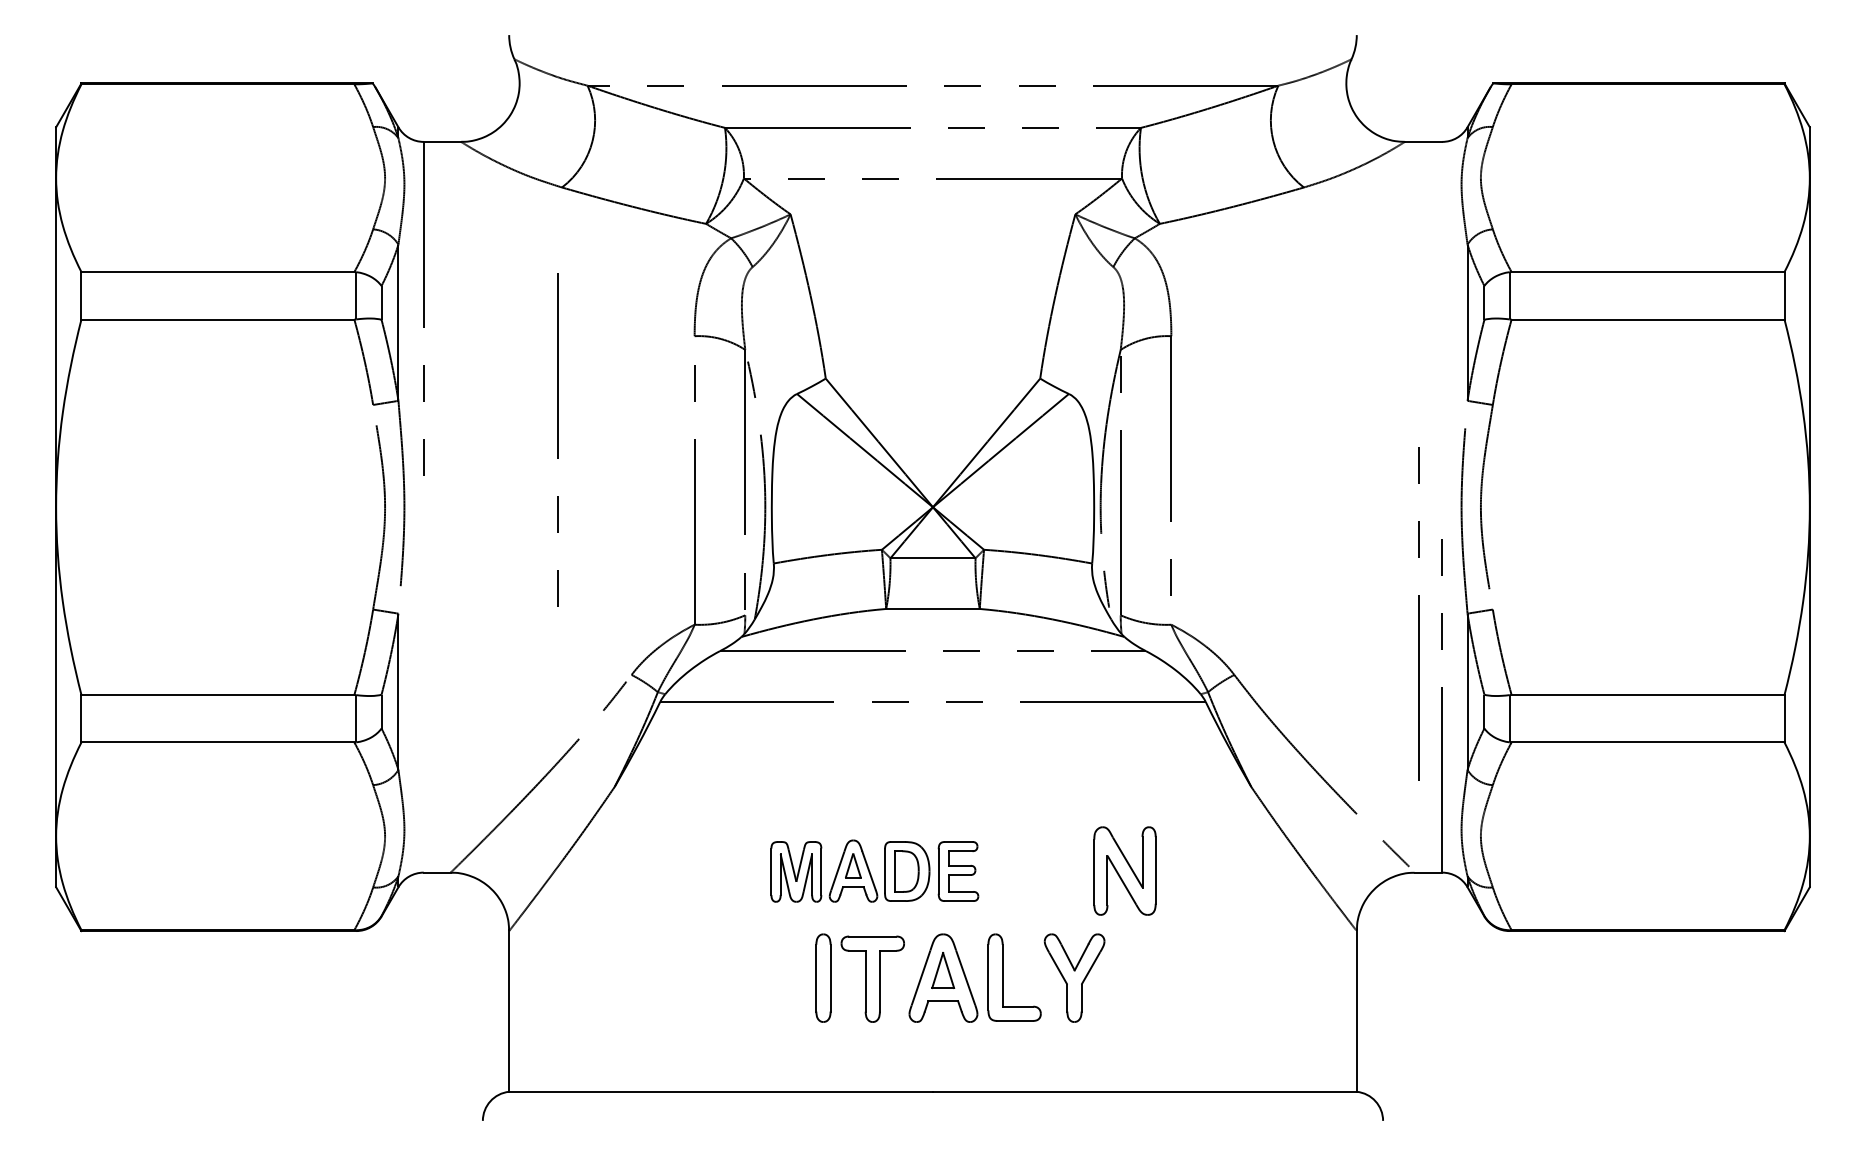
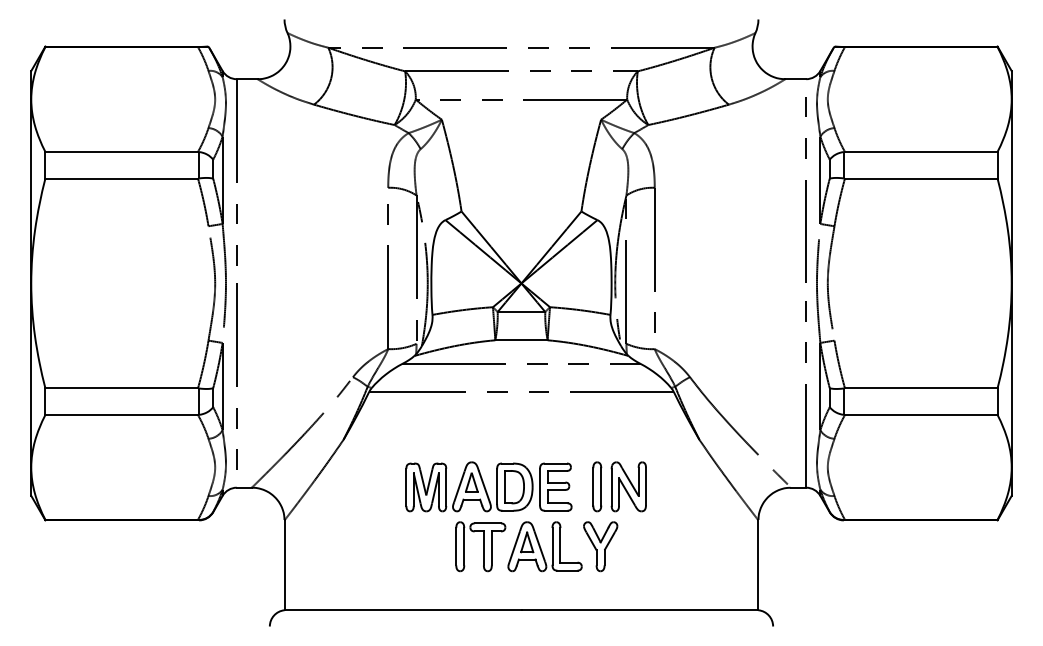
line: (557, 439) -> (236, 376), moved
line: (1417, 612) -> (805, 189), moved
part: (873, 870) -> (488, 486), size x1.43
part: (1068, 870) -> (597, 486), added

